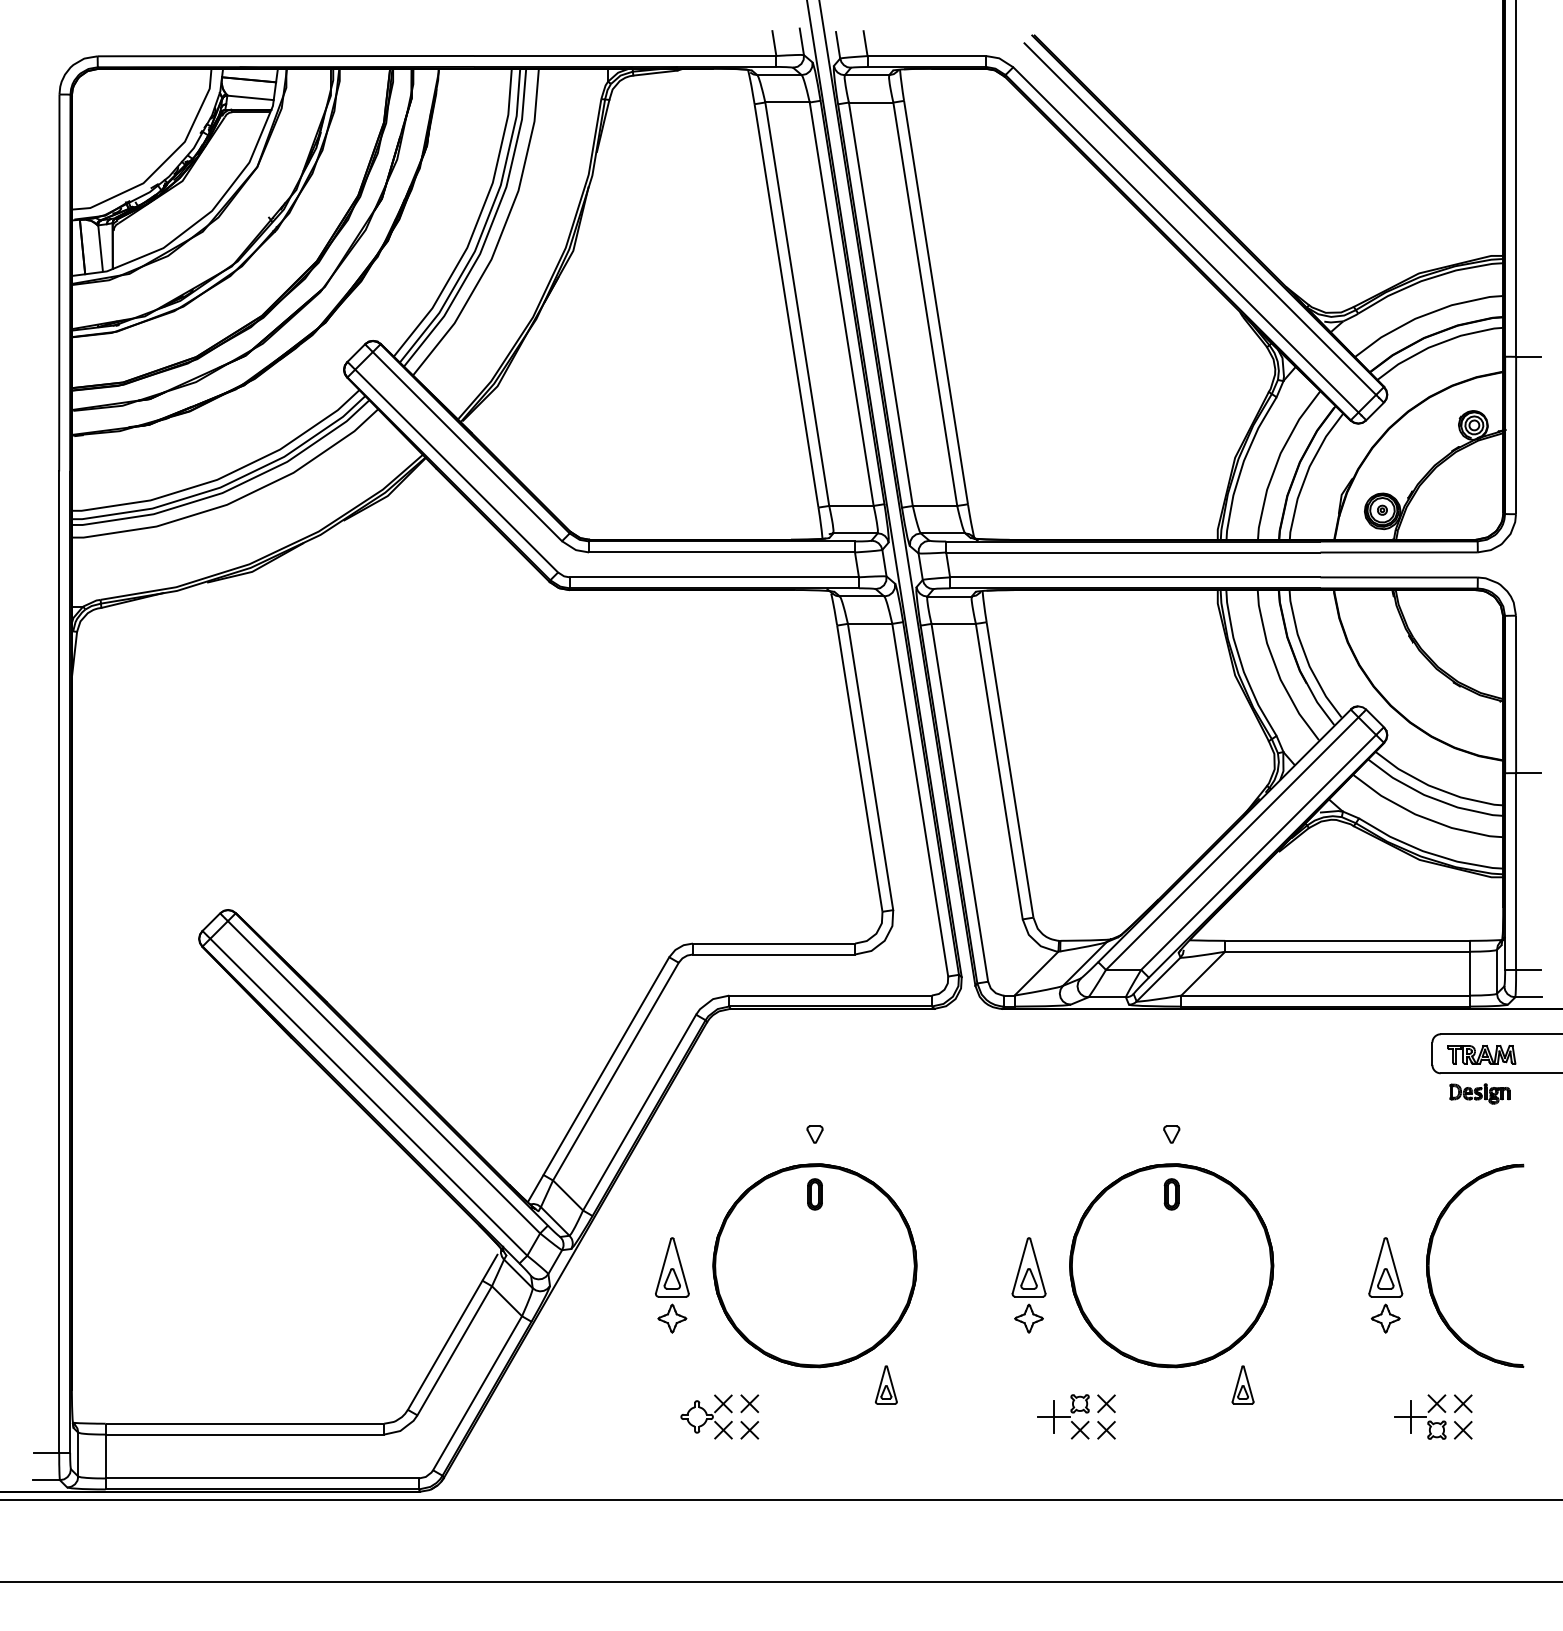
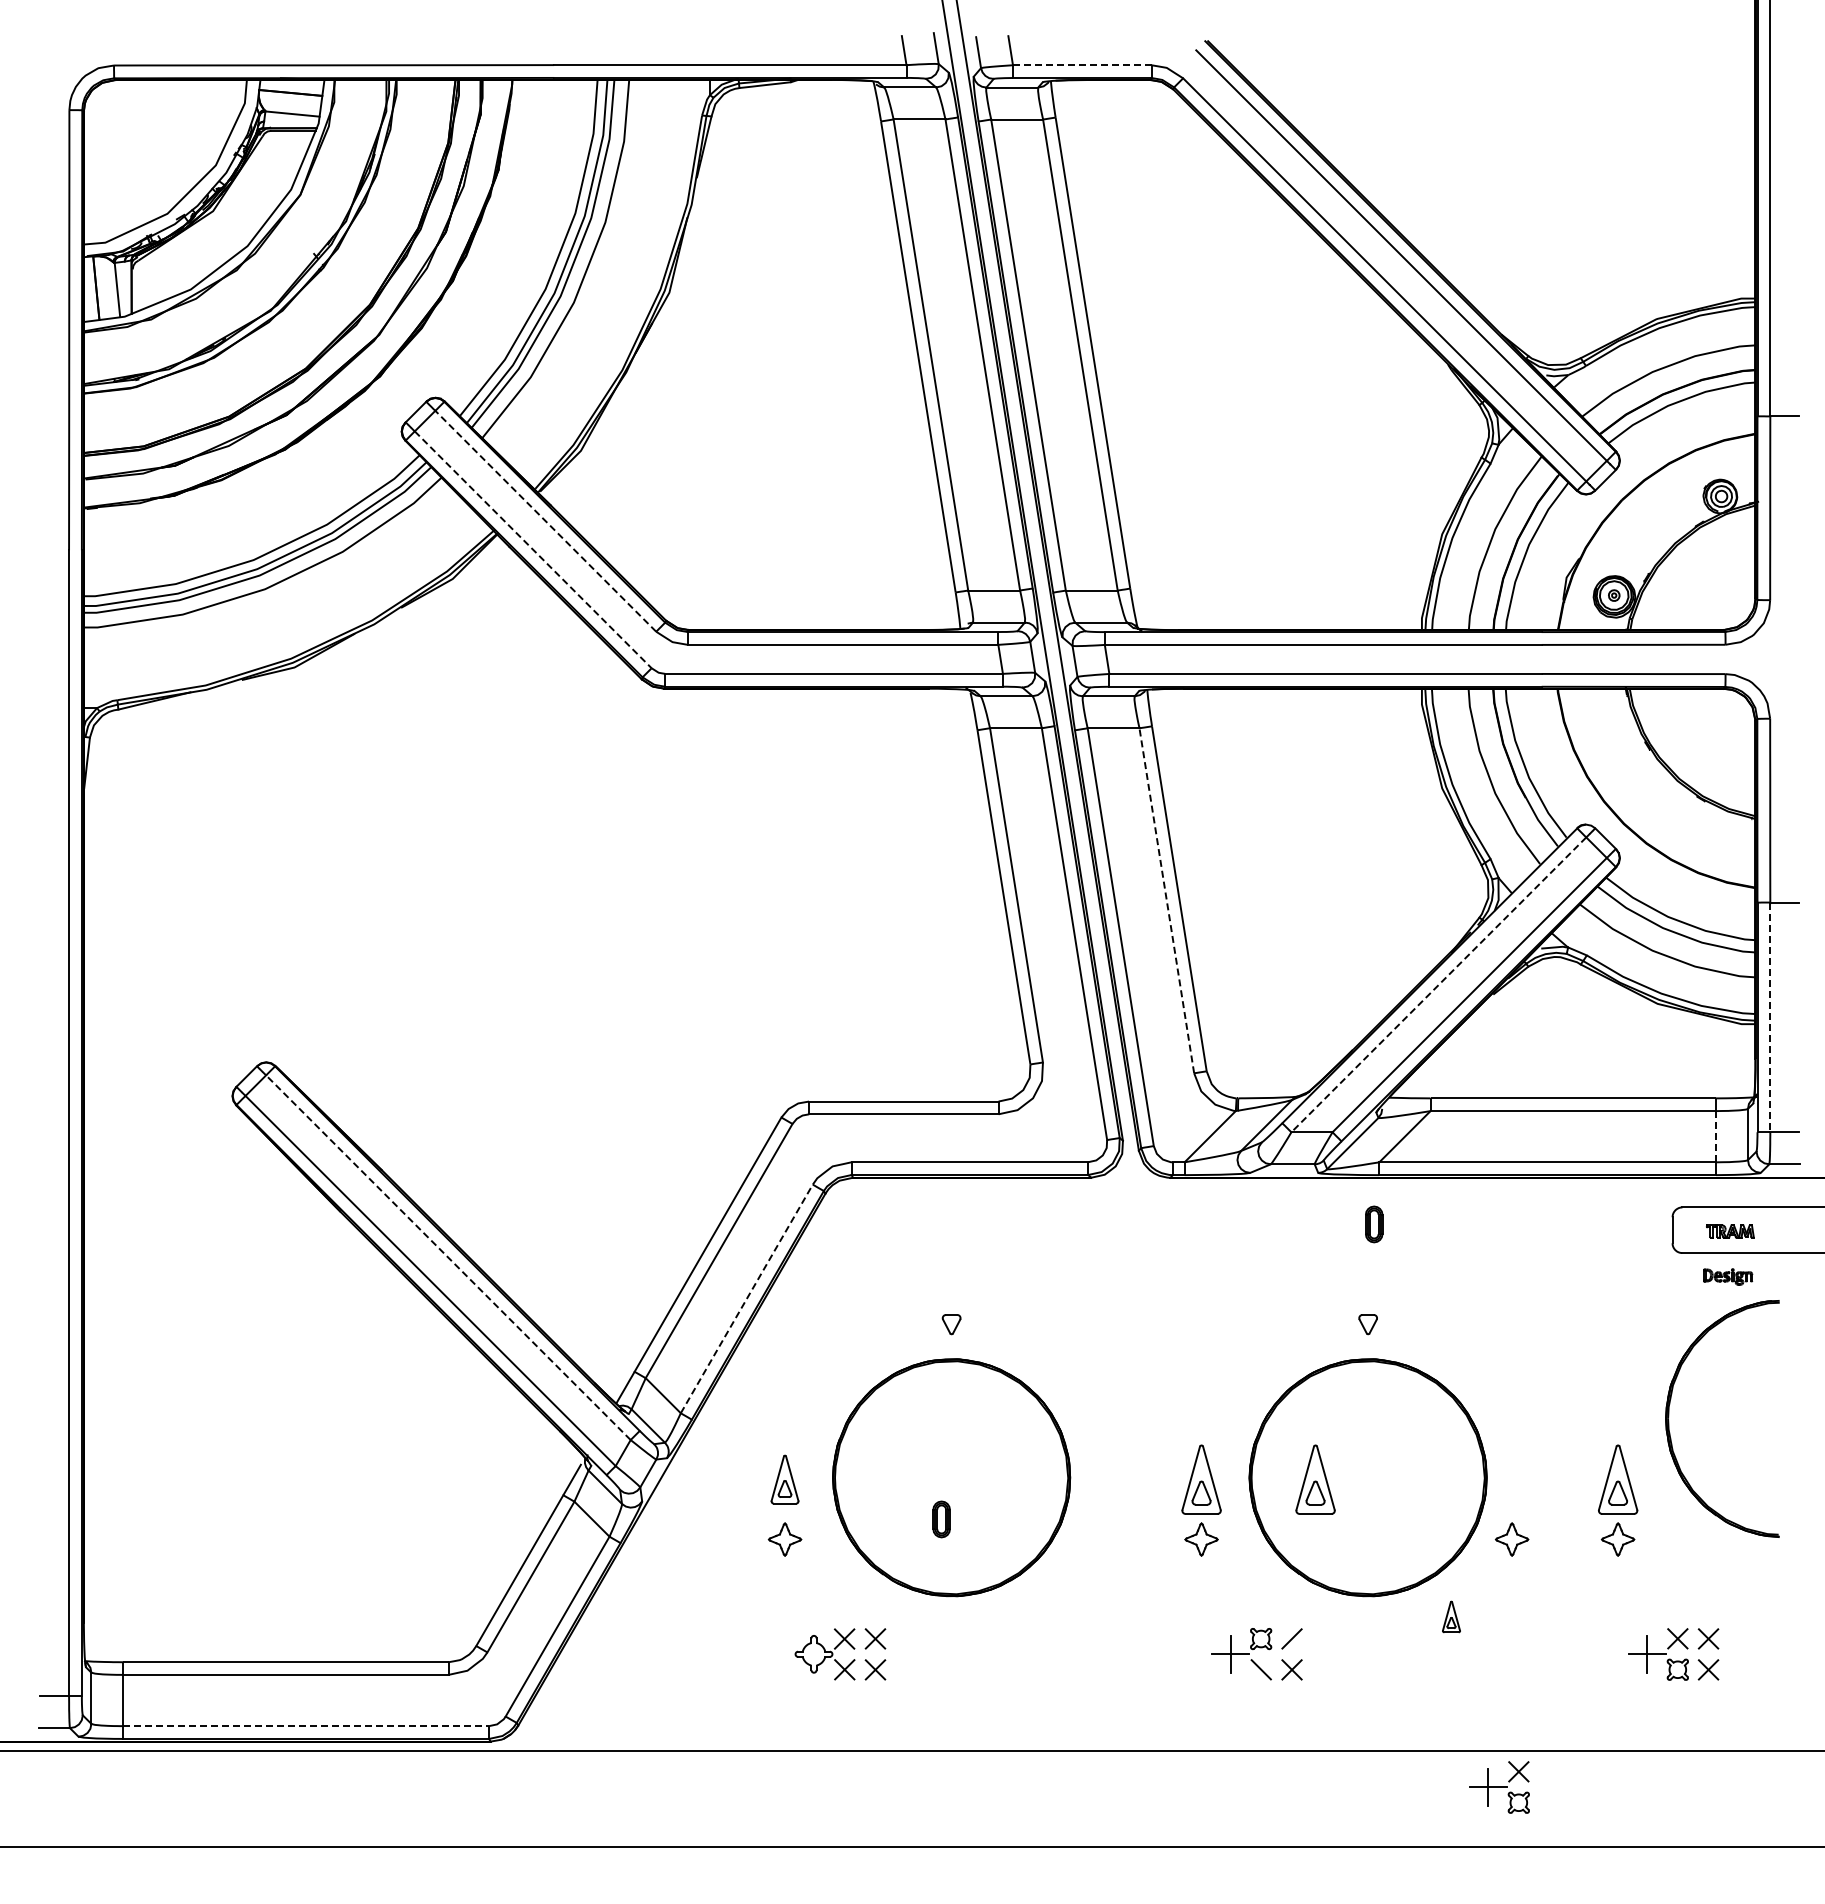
line: (927, 56) -> (1082, 65), solid -> dashed
line: (467, 445) -> (545, 520), solid -> dashed
line: (456, 471) -> (533, 550), solid -> dashed
line: (999, 771) -> (1166, 900), solid -> dashed
line: (1231, 844) -> (1438, 985), solid -> dashed
line: (1516, 871) -> (1770, 1017), solid -> dashed
line: (1469, 973) -> (1715, 1136), solid -> dashed
part: (1482, 1054) -> (1730, 1231), size x0.6
line: (384, 1077) -> (448, 1257), solid -> dashed
part: (1479, 1093) -> (1727, 1276), size x0.7
line: (639, 1112) -> (746, 1298), solid -> dashed
part: (814, 1194) -> (941, 1519), moved
part: (1172, 1194) -> (1374, 1224), moved
part: (1429, 1264) -> (1669, 1417), moved
part: (671, 1267) -> (784, 1479), size x0.7
part: (1126, 1267) -> (1315, 1479), added
part: (1294, 1318) -> (1511, 1539), added
part: (885, 1384) -> (1034, 1616), removed
part: (1243, 1384) -> (1451, 1616), size x0.7
line: (1106, 1403) -> (1291, 1638), removed
line: (1079, 1429) -> (1260, 1669), removed
line: (262, 1478) -> (306, 1726), solid -> dashed
part: (1284, 1531) -> (1499, 1787), added

